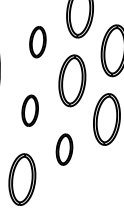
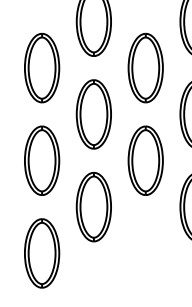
part: (38, 41) -> (42, 67), size x1.67
part: (30, 110) -> (42, 160), size x1.67
part: (64, 149) -> (93, 207), size x1.67

